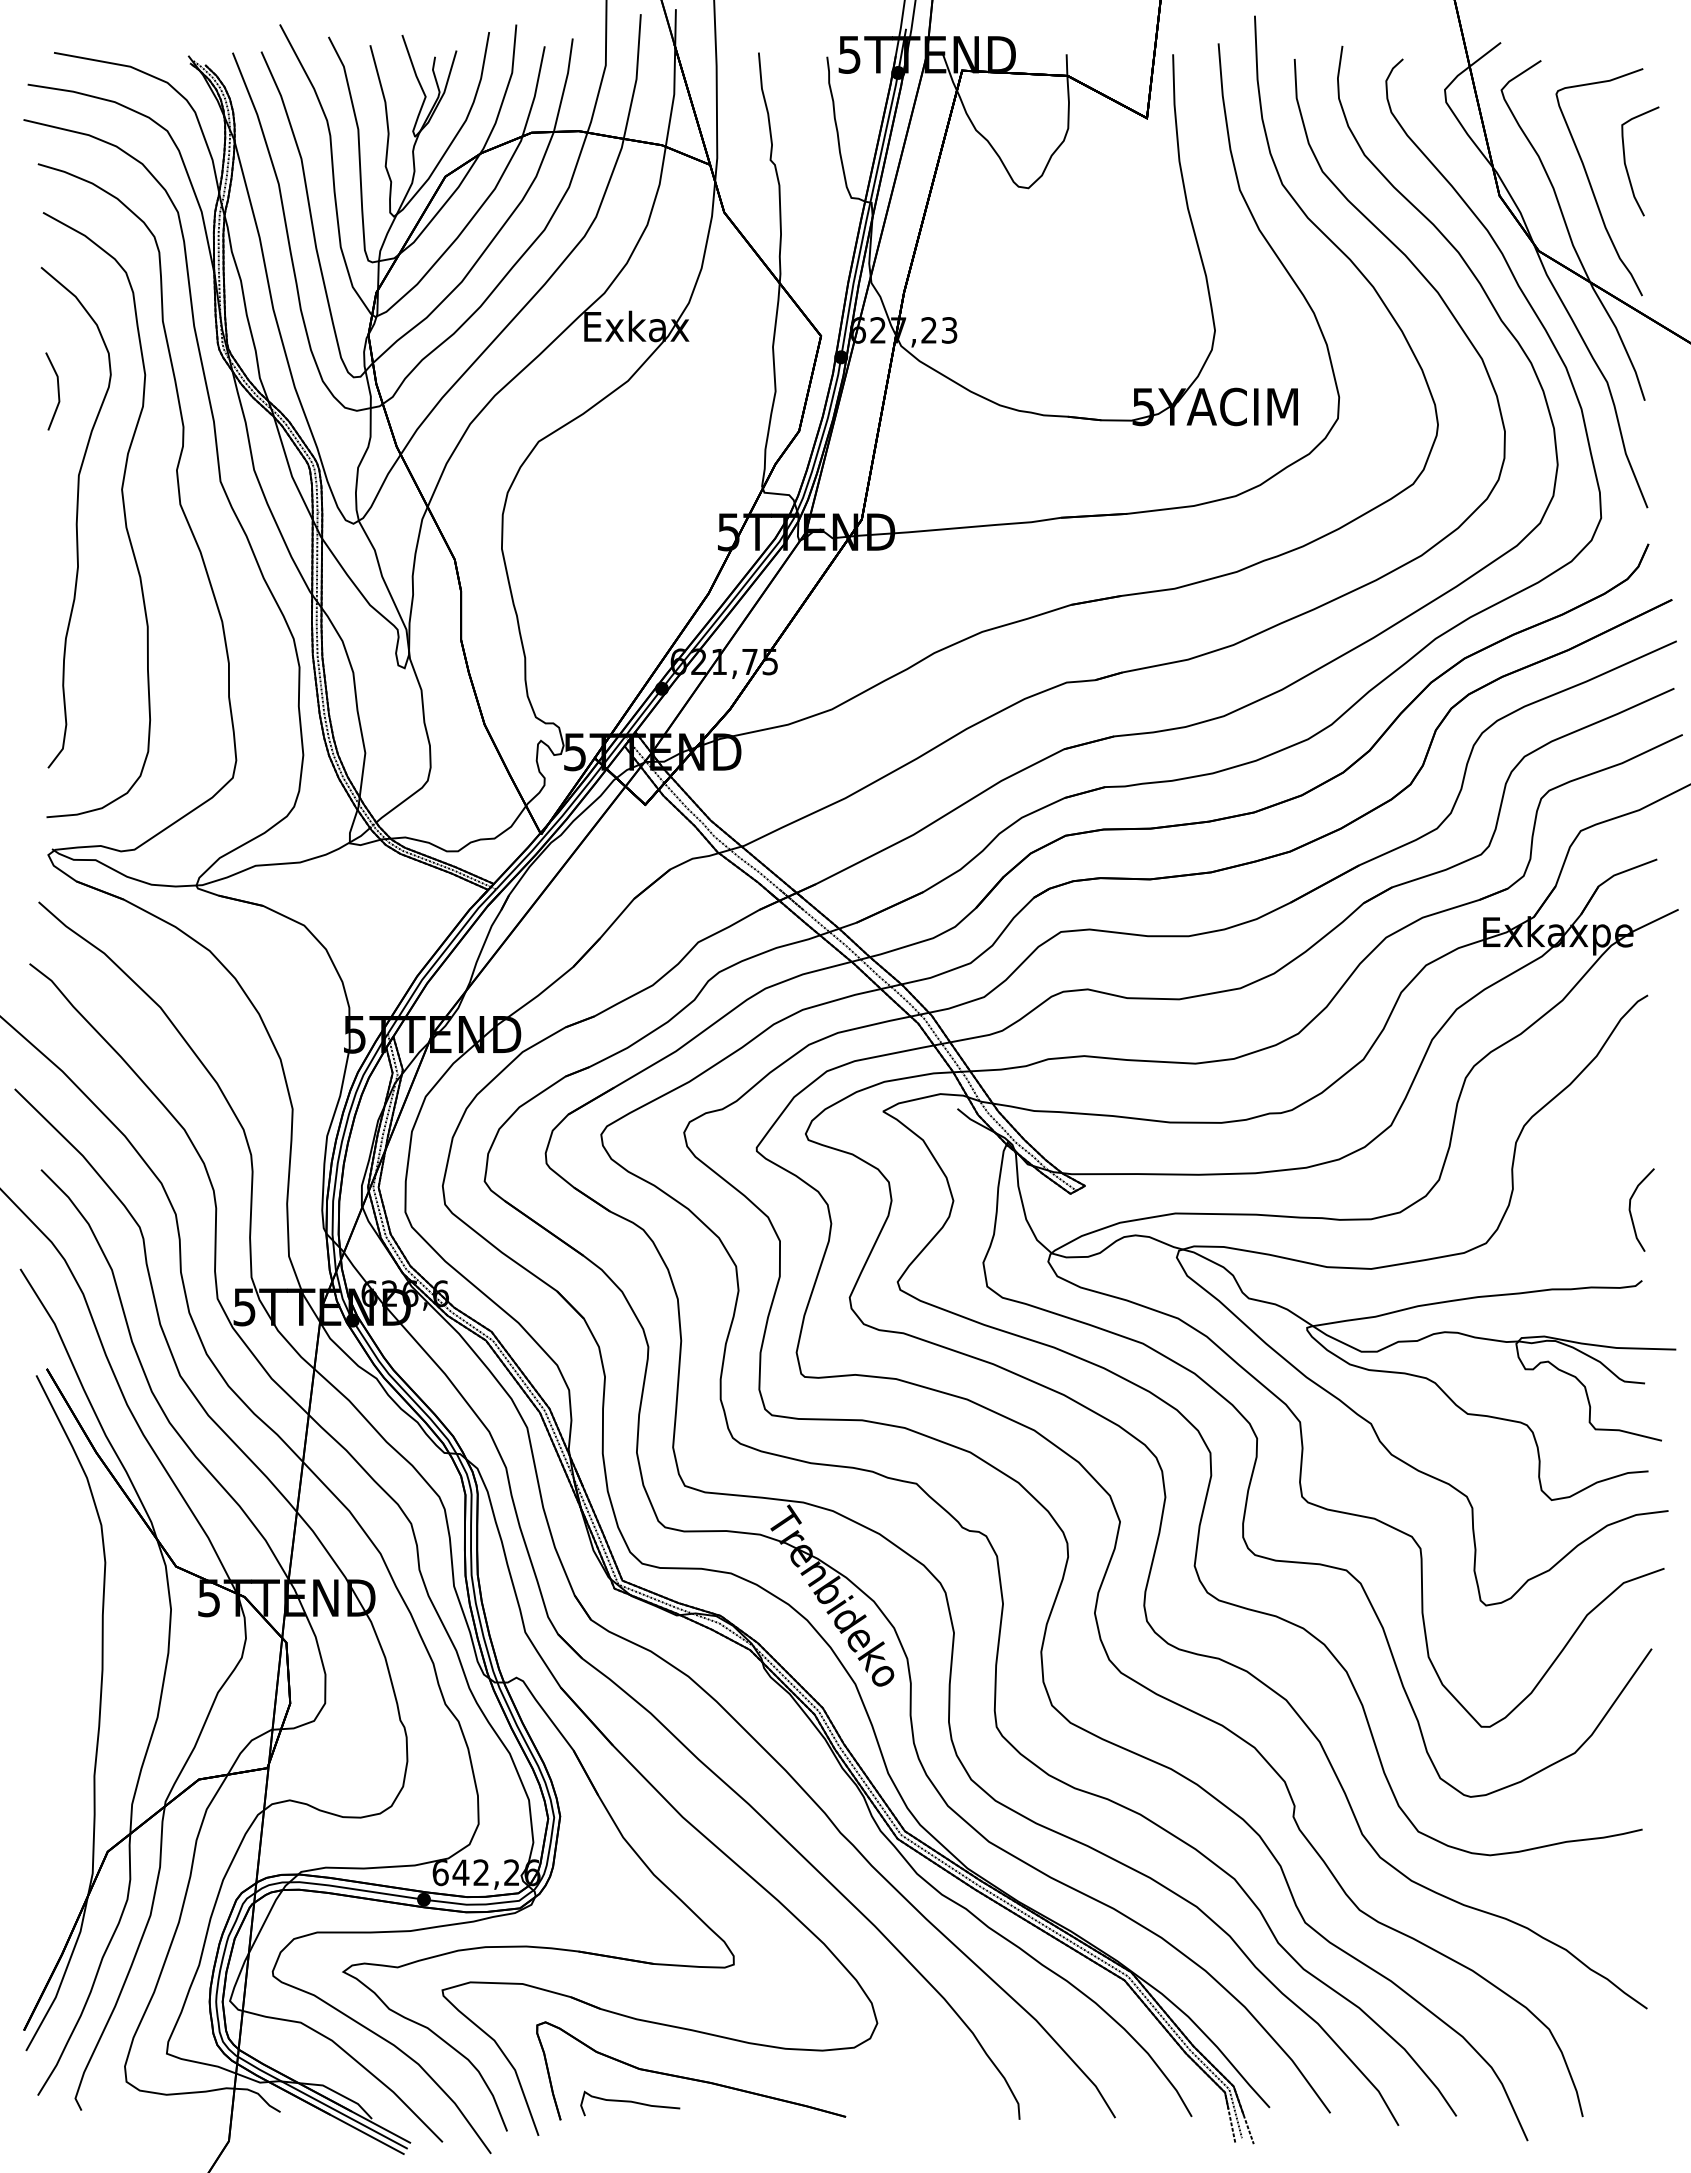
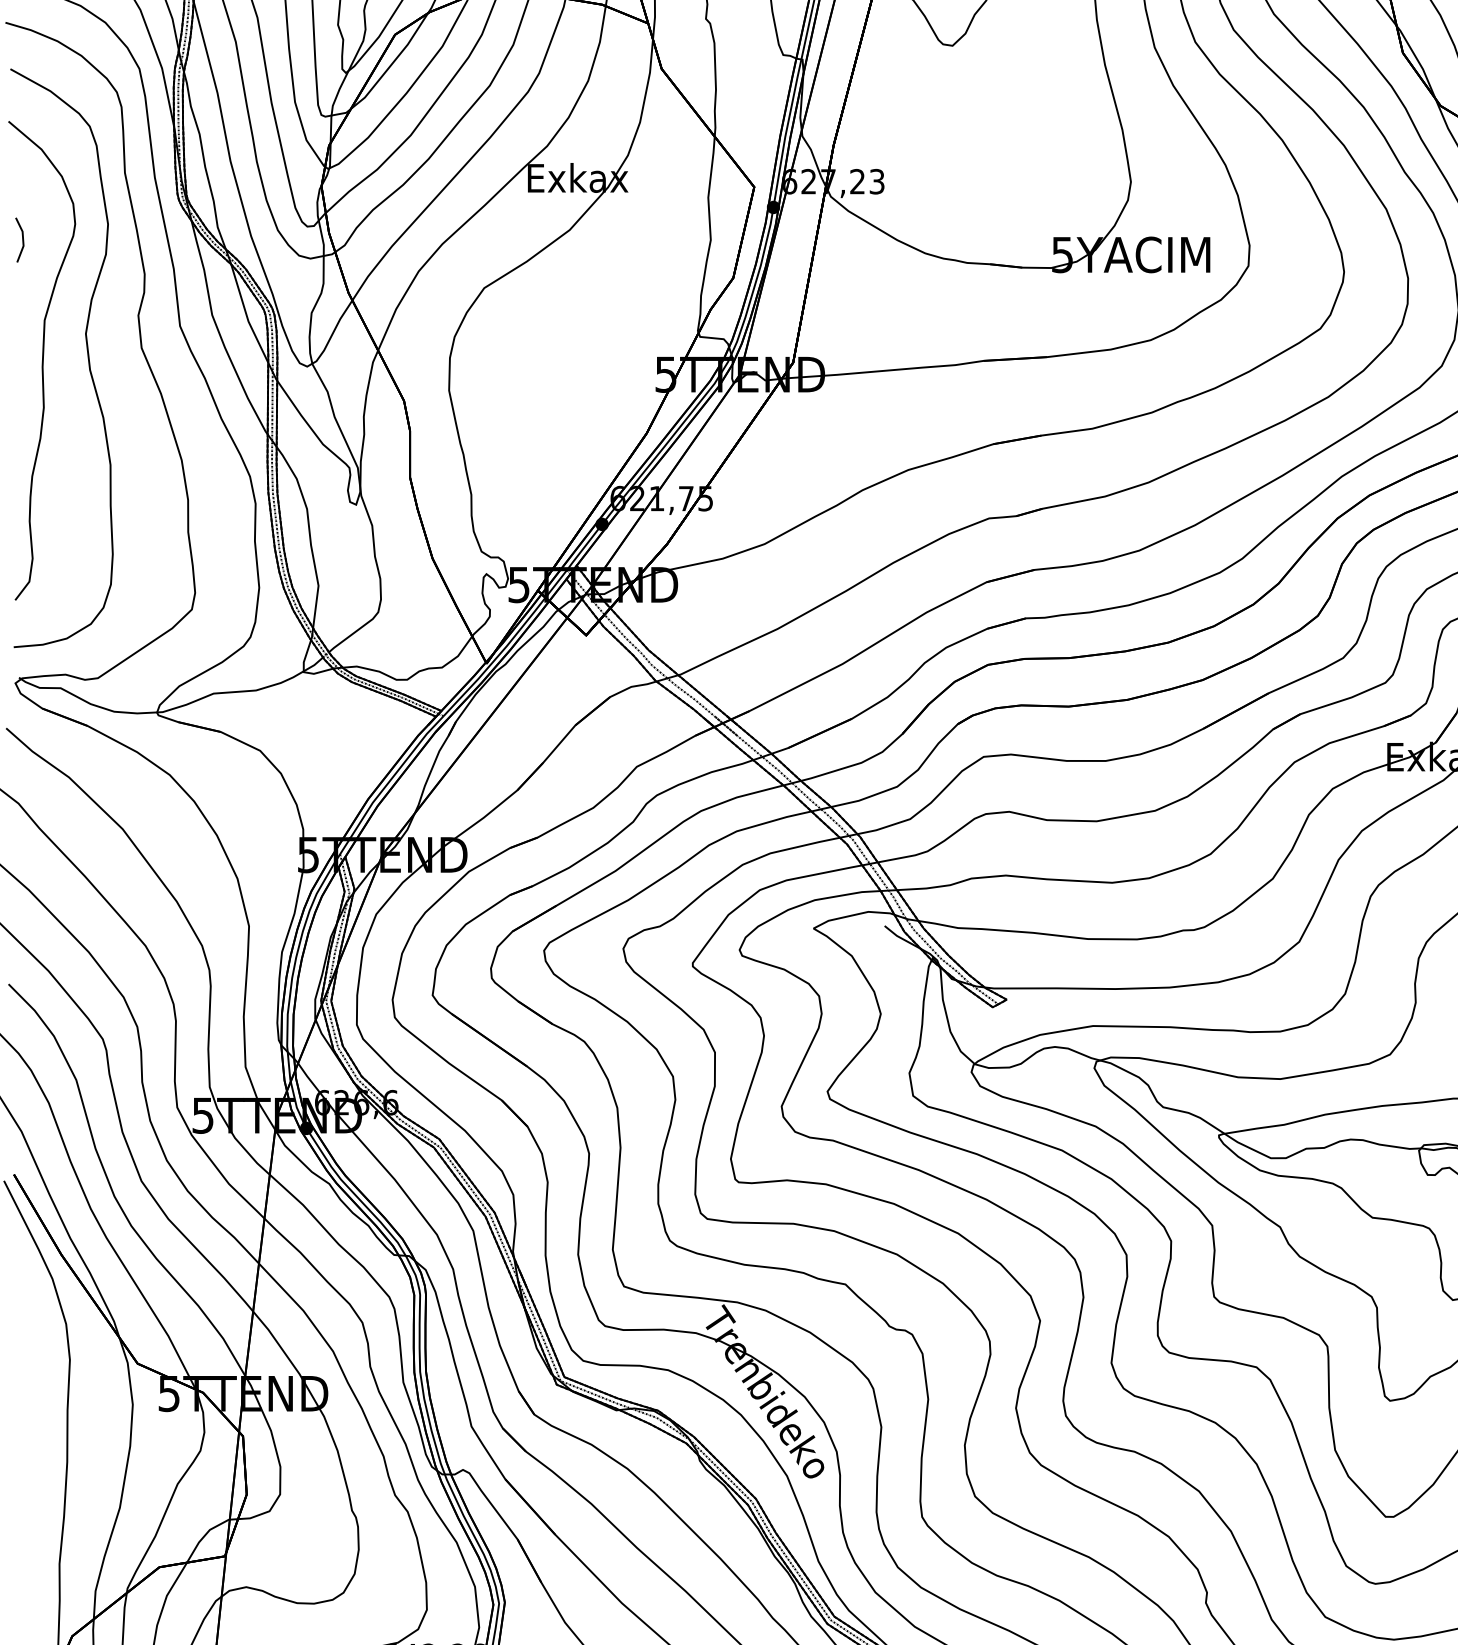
part: (52, 391) -> (19, 240), size x0.6

